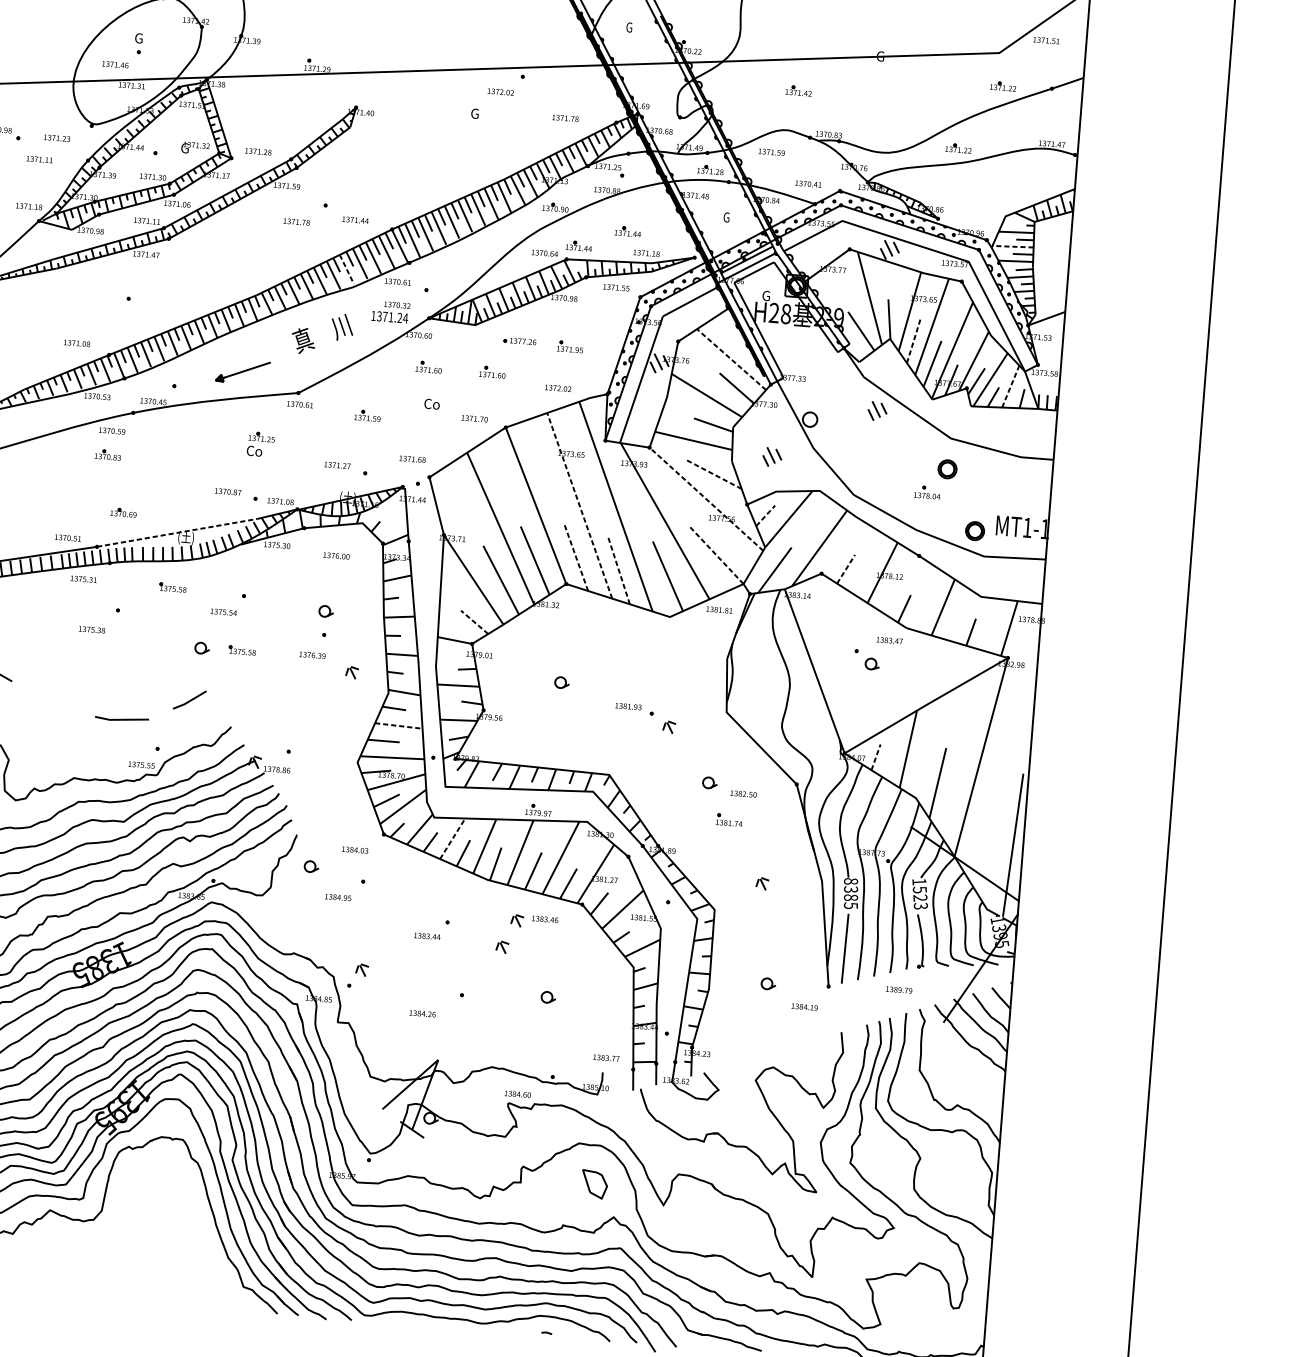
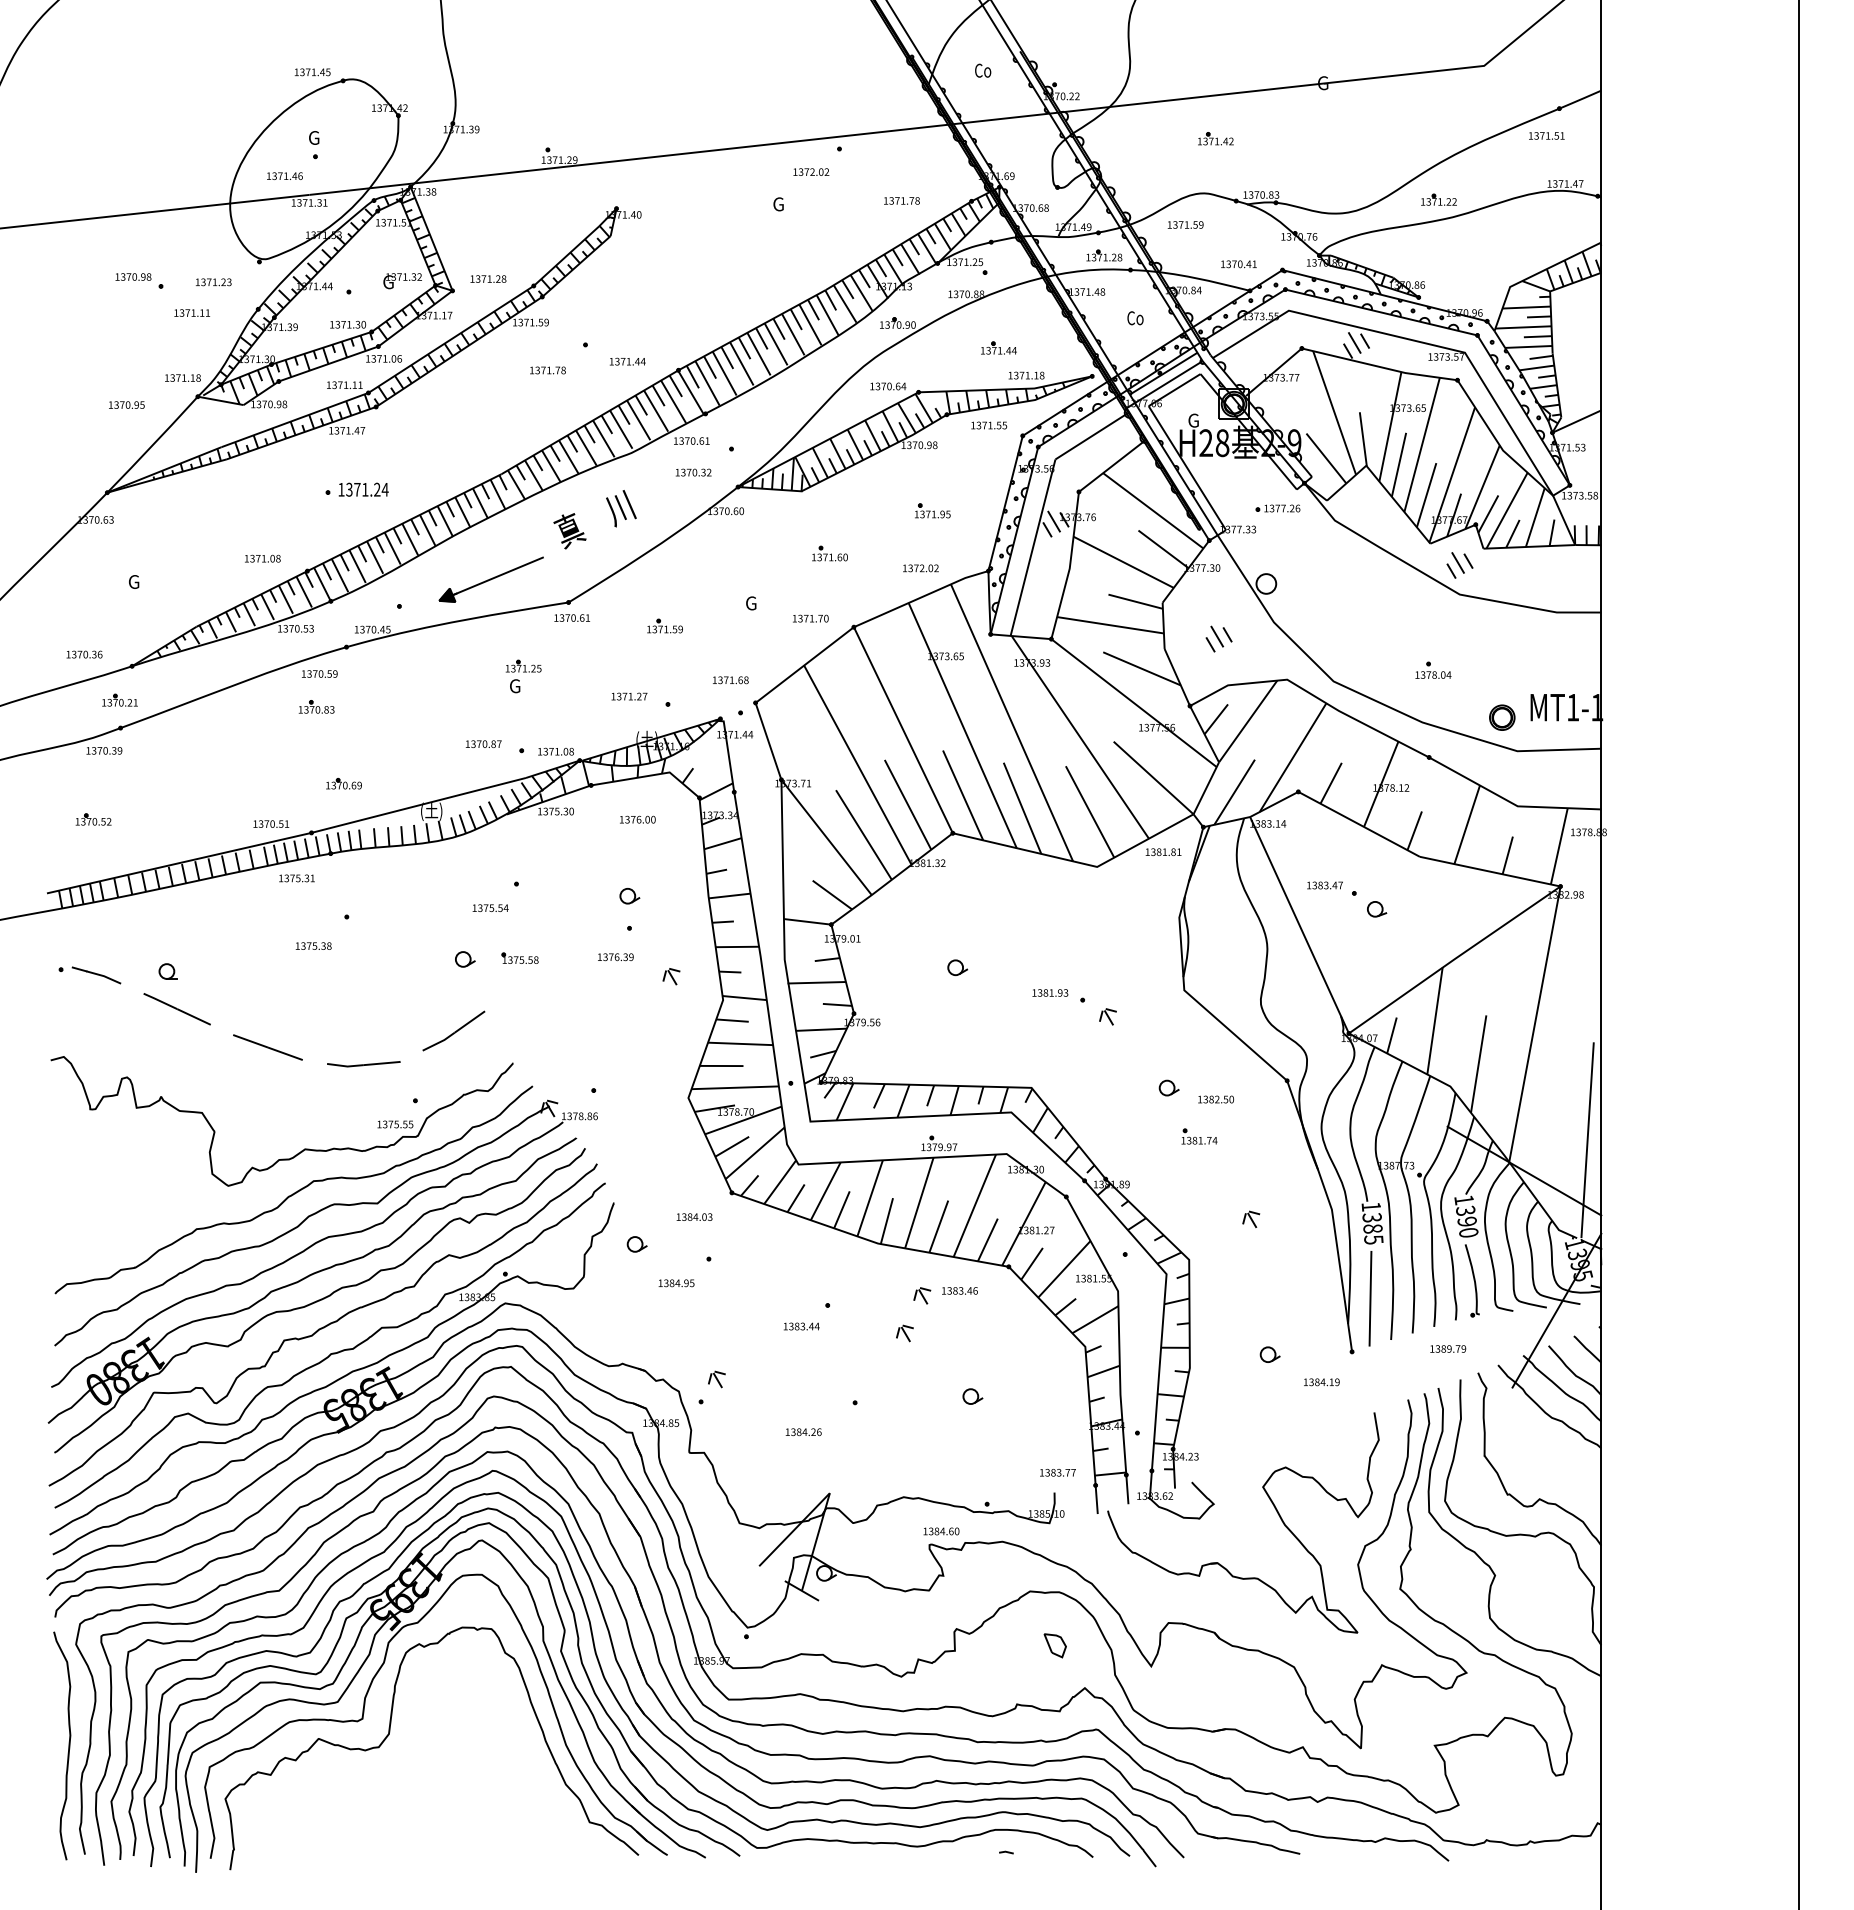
text: (634, 27) -> (985, 70), G -> Co
text: (1046, 40) -> (1546, 135), moved
part: (1002, 86) -> (1492, 110), removed
text: (731, 217) -> (1137, 318), G -> Co
part: (578, 245) -> (933, 372), removed
line: (1012, 246) -> (1522, 327), dashed -> solid
line: (347, 270) -> (621, 430), dashed -> solid
text: (389, 317) -> (363, 489), moved
line: (914, 339) -> (1399, 464), dashed -> solid
part: (519, 341) -> (1277, 508), moved
line: (731, 359) -> (1153, 510), dashed -> solid
part: (428, 367) -> (742, 553), removed
part: (242, 371) -> (490, 579), size x1.43
line: (1010, 386) -> (1535, 517), dashed -> solid
text: (432, 404) -> (751, 603), Co -> G
part: (877, 411) -> (1459, 565), moved
text: (253, 451) -> (514, 686), Co -> G
part: (947, 469) -> (1458, 636), removed
line: (713, 474) -> (1141, 668), dashed -> solid
line: (706, 499) -> (1134, 703), dashed -> solid
line: (579, 505) -> (962, 725), dashed -> solid
line: (765, 515) -> (1216, 718), dashed -> solid
line: (176, 532) -> (418, 805), dashed -> solid
line: (716, 555) -> (1153, 778), dashed -> solid
line: (575, 556) -> (962, 794), dashed -> solid
line: (846, 568) -> (1331, 782), dashed -> solid
line: (618, 569) -> (1022, 807), dashed -> solid
part: (172, 587) -> (418, 879), removed
line: (474, 621) -> (832, 894), dashed -> solid
text: (889, 640) -> (1324, 885), moved
part: (189, 699) -> (453, 1030), size x1.43
line: (52, 701) -> (267, 1047), added
line: (398, 725) -> (740, 1043), dashed -> solid
line: (875, 757) -> (1391, 1035), dashed -> solid
line: (452, 838) -> (825, 1191), dashed -> solid
text: (851, 881) -> (1371, 1206), 8385 -> 1385
text: (920, 897) -> (1467, 1221), 1523 -> 1390
part: (593, 1184) -> (1054, 1645), size x0.62

